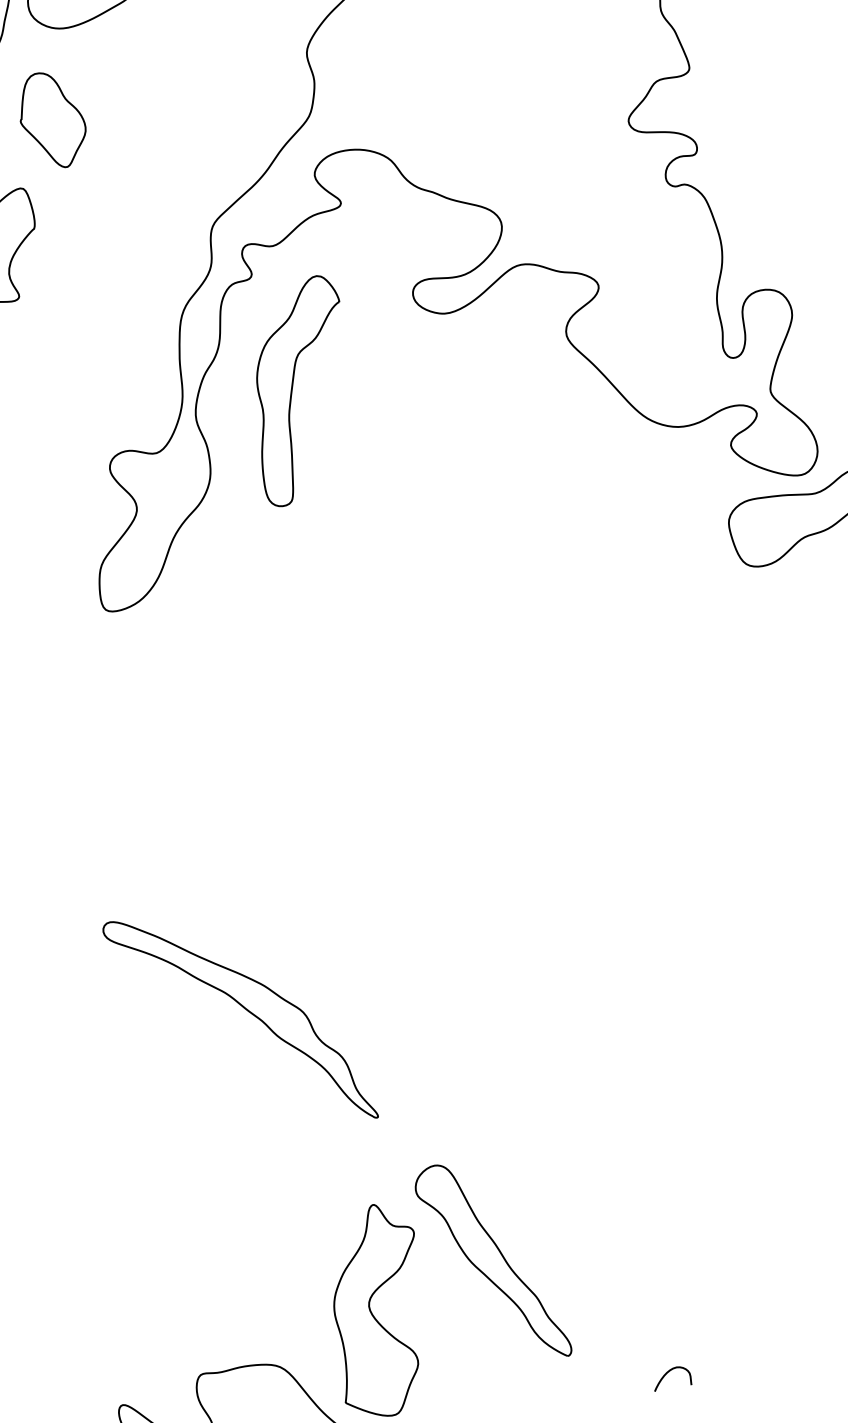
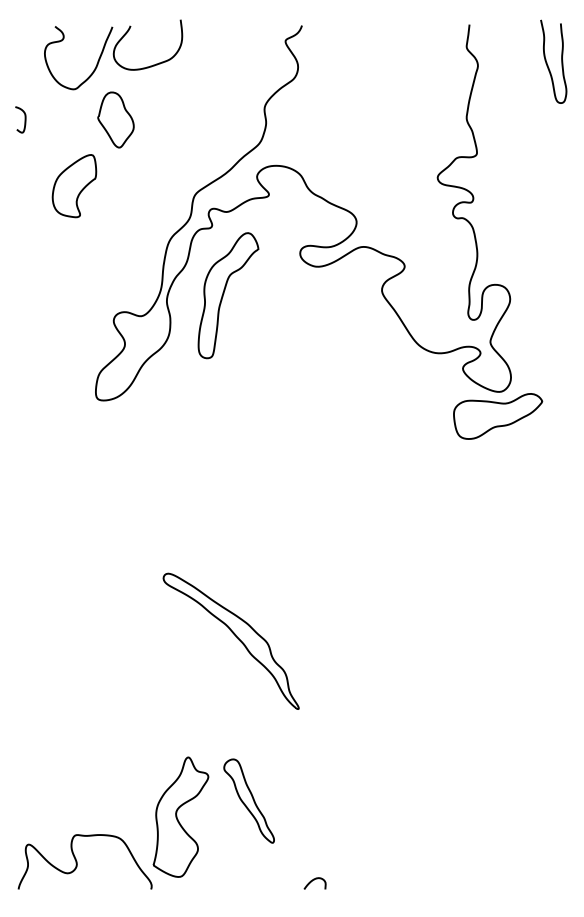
part: (244, 1009) -> (234, 635), moved
part: (490, 1261) -> (248, 800), size x0.7
curve: (666, 1375) -> (312, 881), moved

